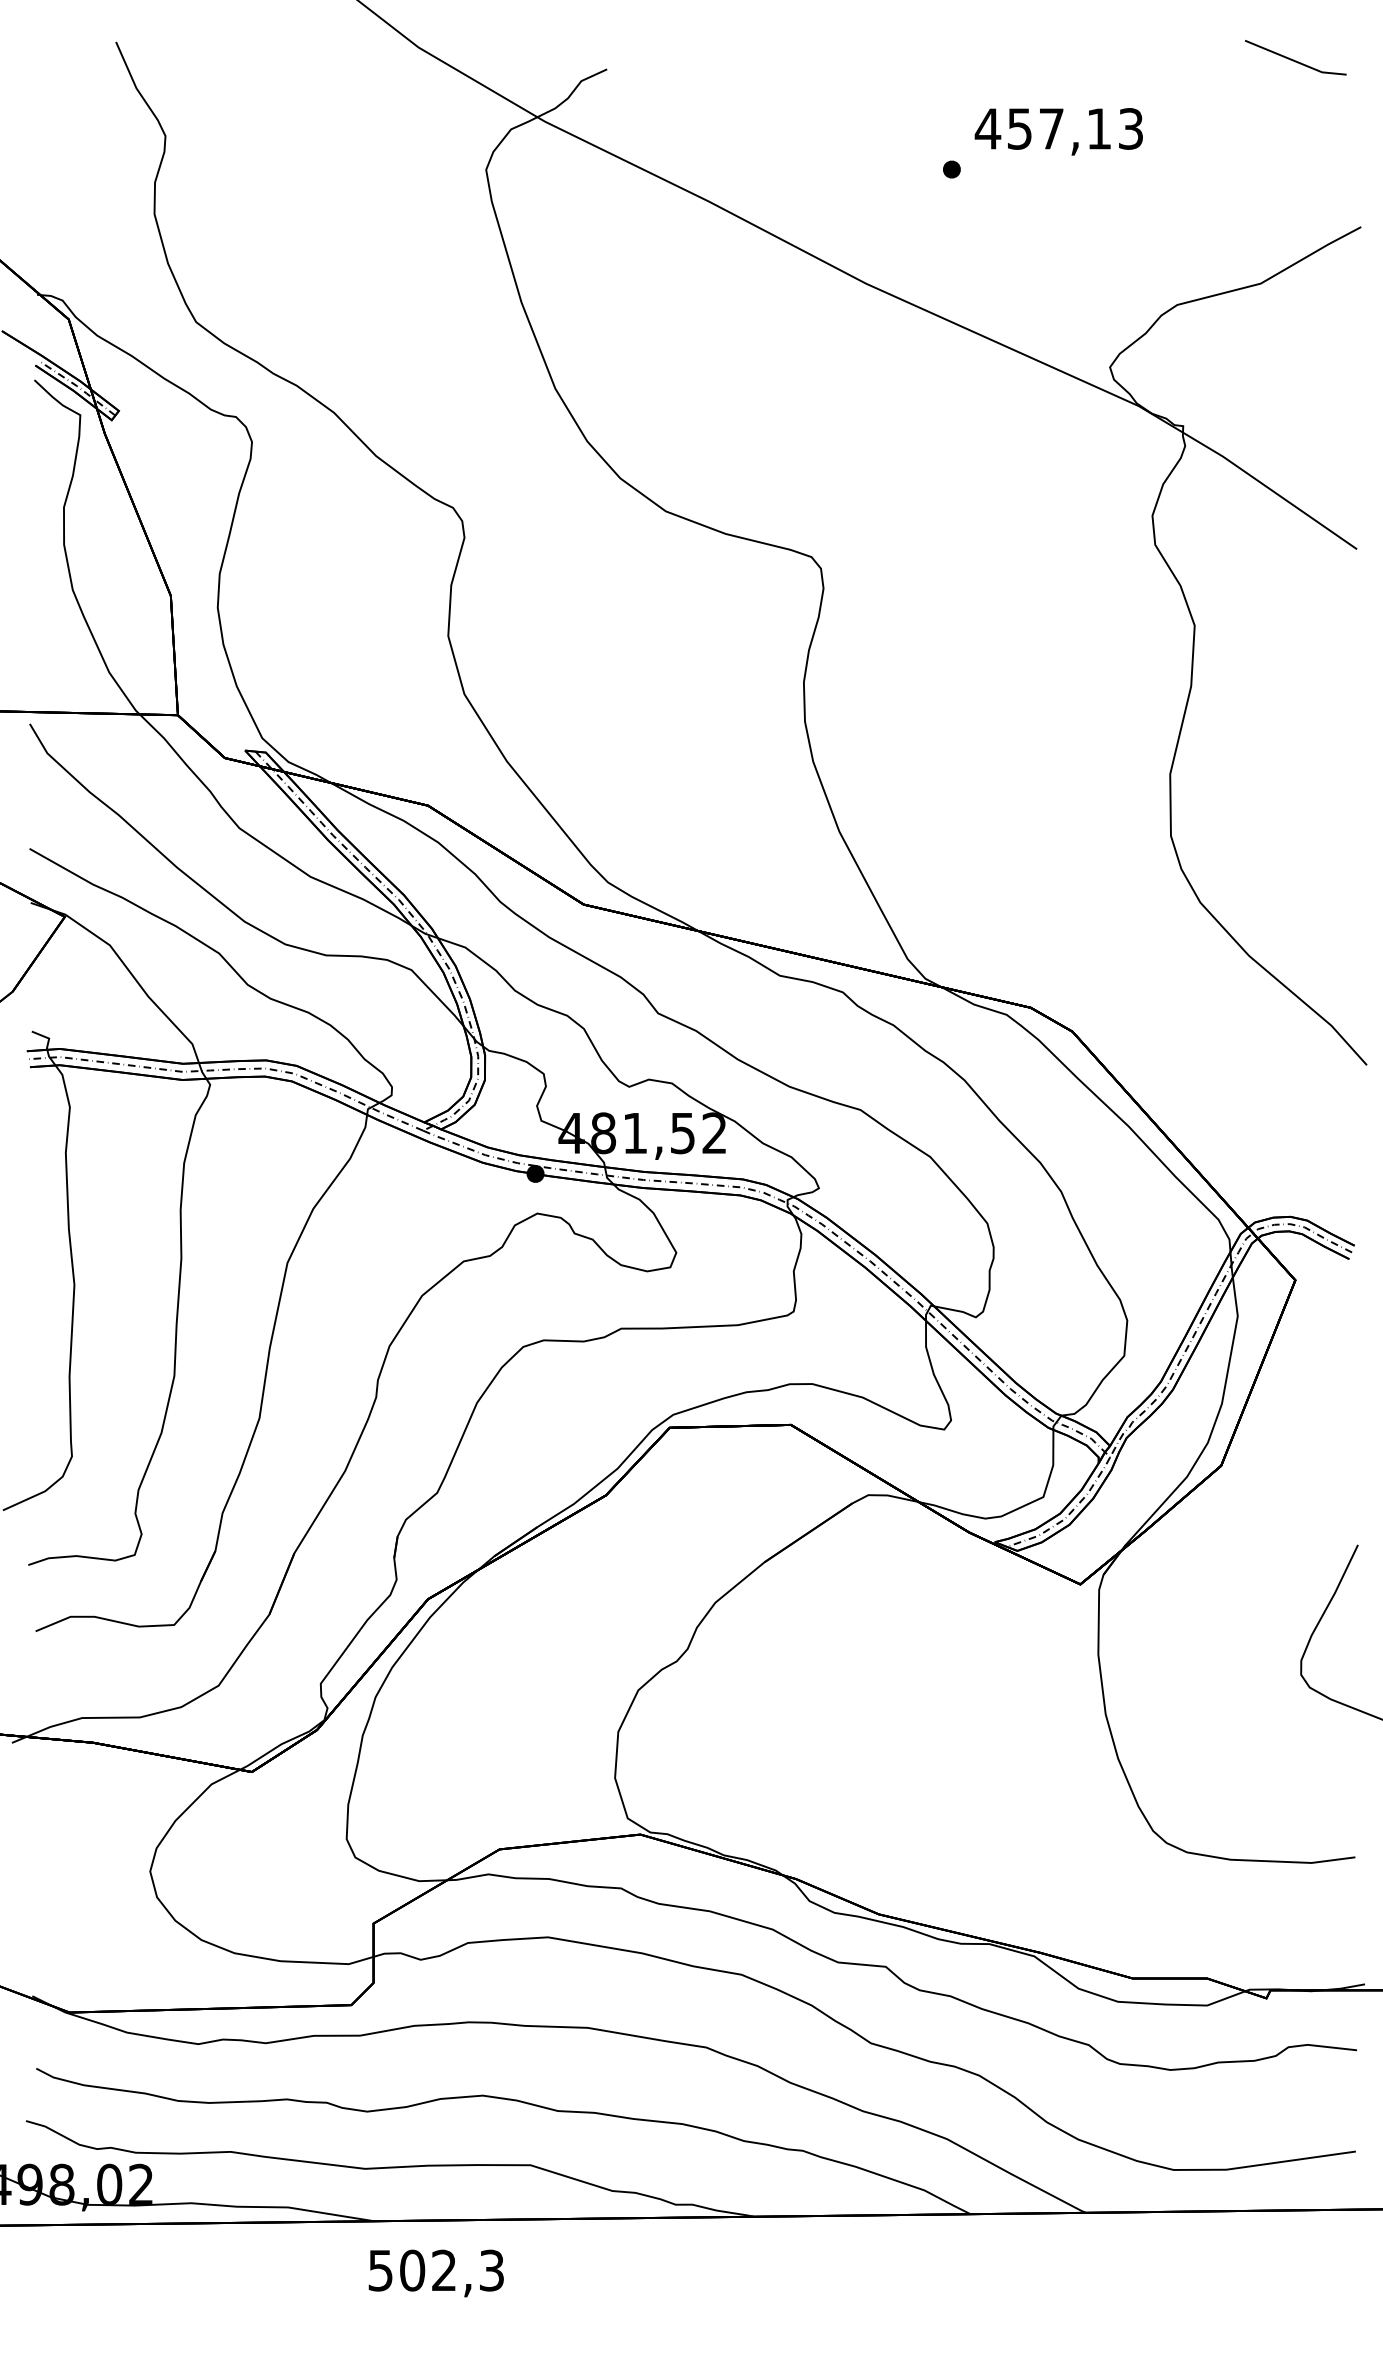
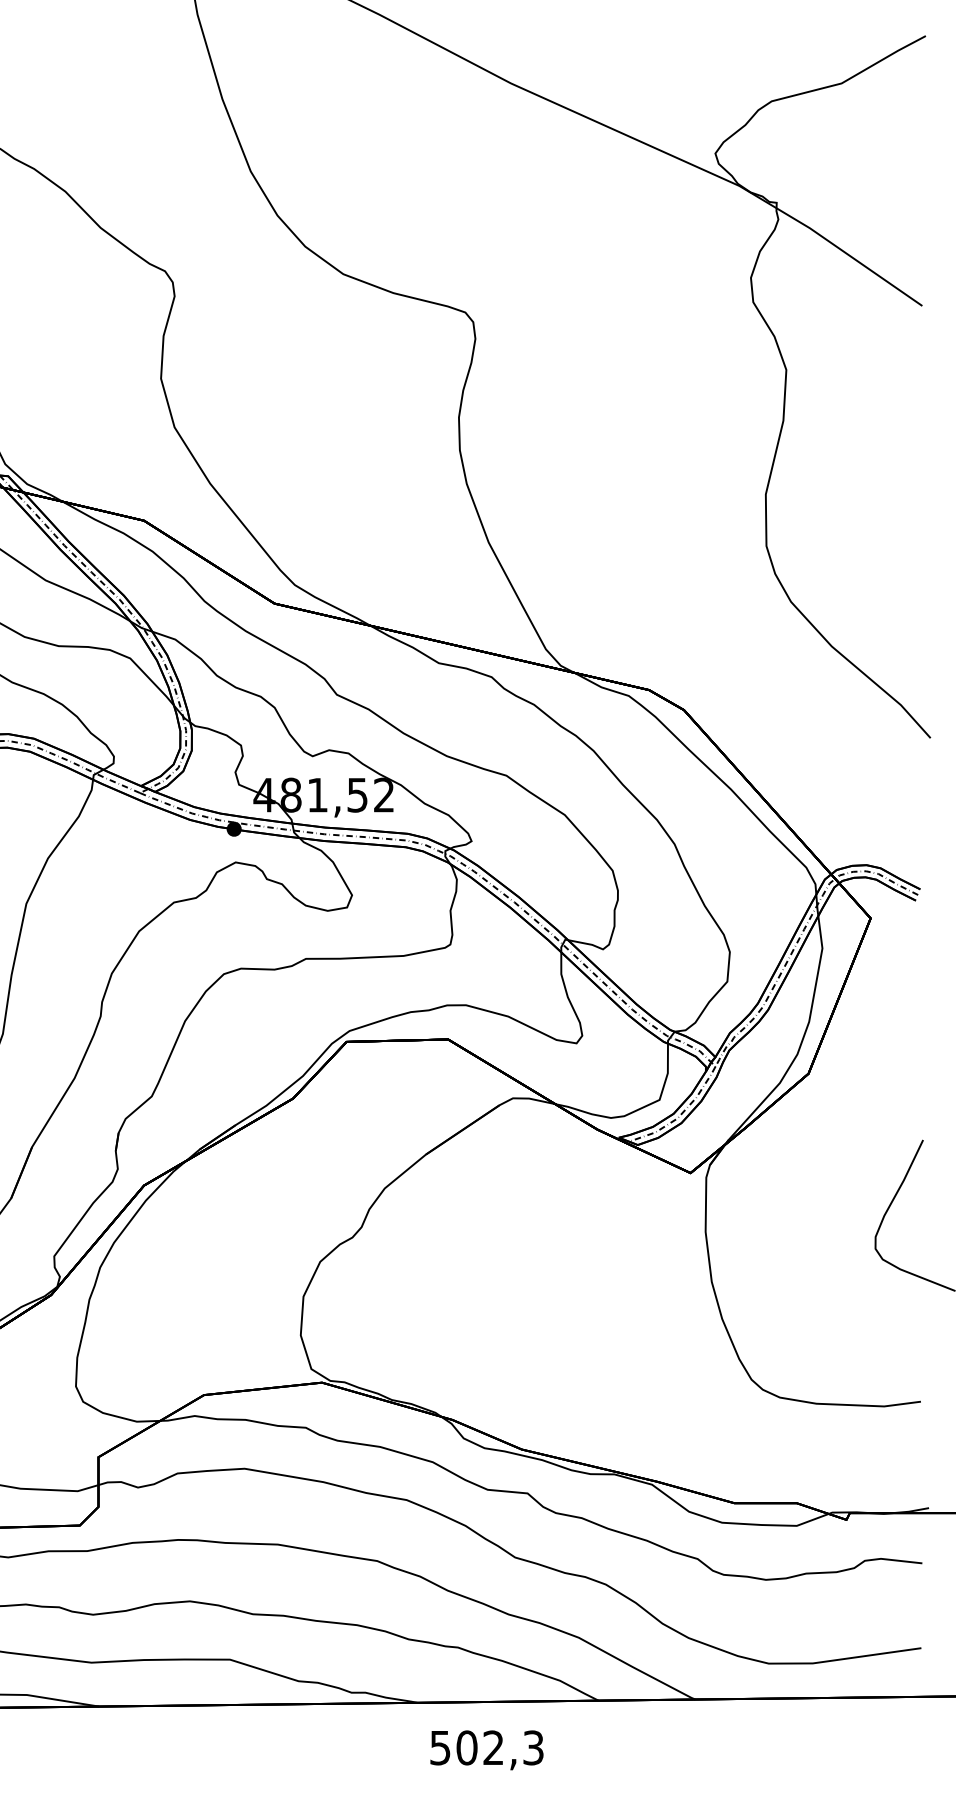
text: (435, 2273) -> (486, 1750), moved

